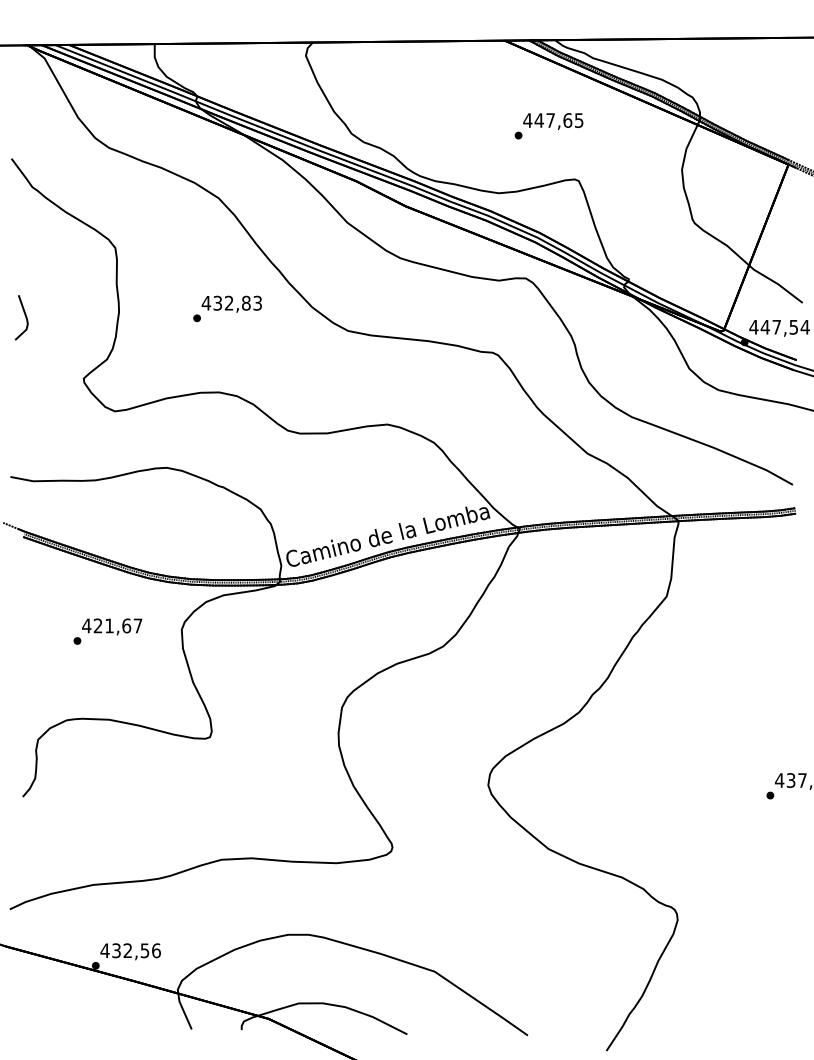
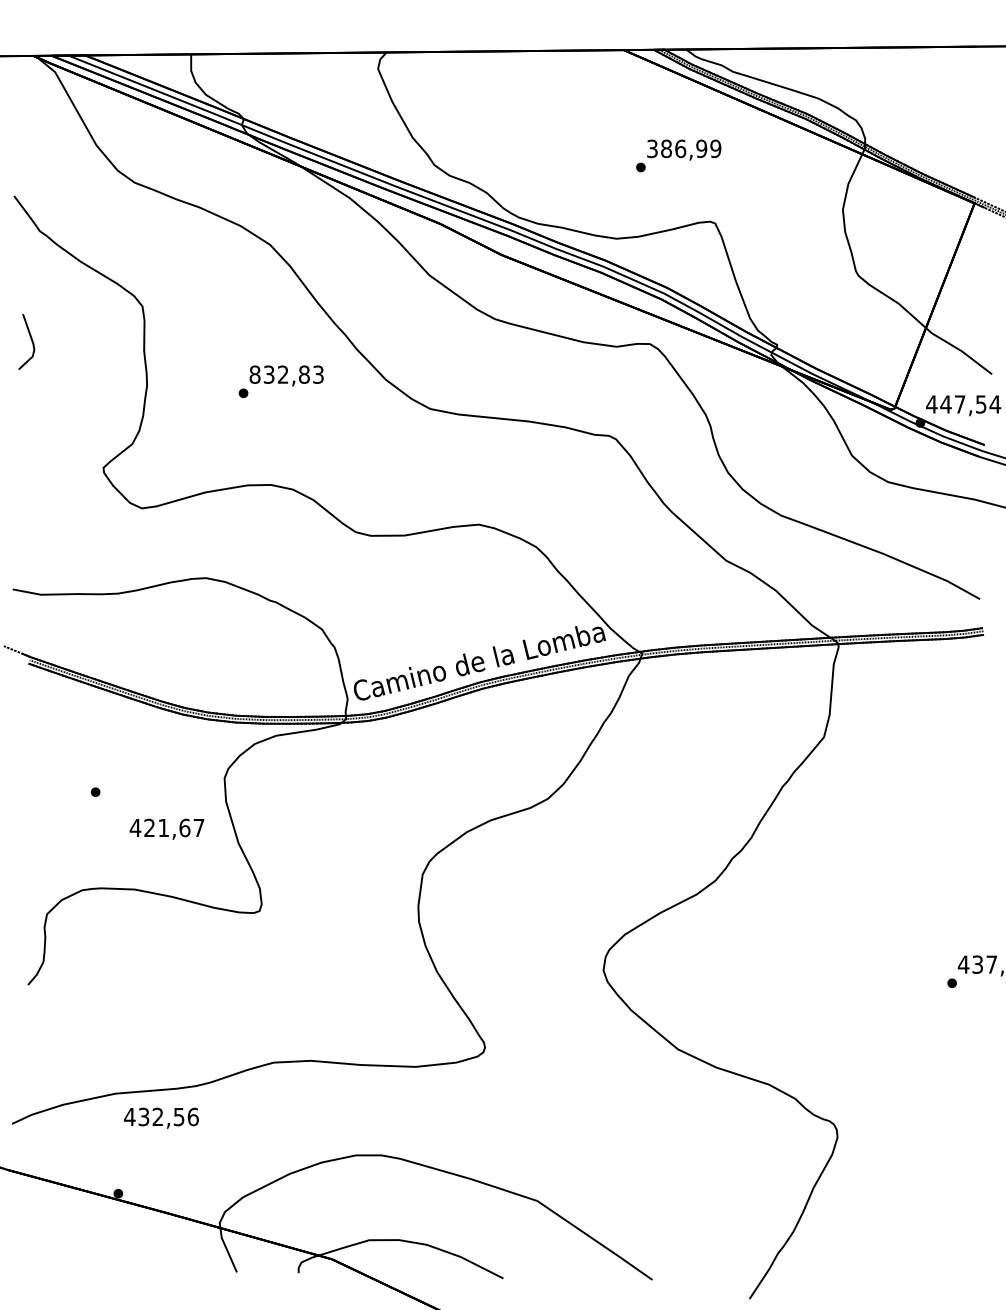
text: (553, 120) -> (684, 148), 447,65 -> 386,99
text: (206, 302) -> (255, 373), 432,83 -> 832,83
line: (24, 315) -> (30, 339), moved
text: (112, 626) -> (167, 828), moved
text: (130, 951) -> (161, 1117), moved

